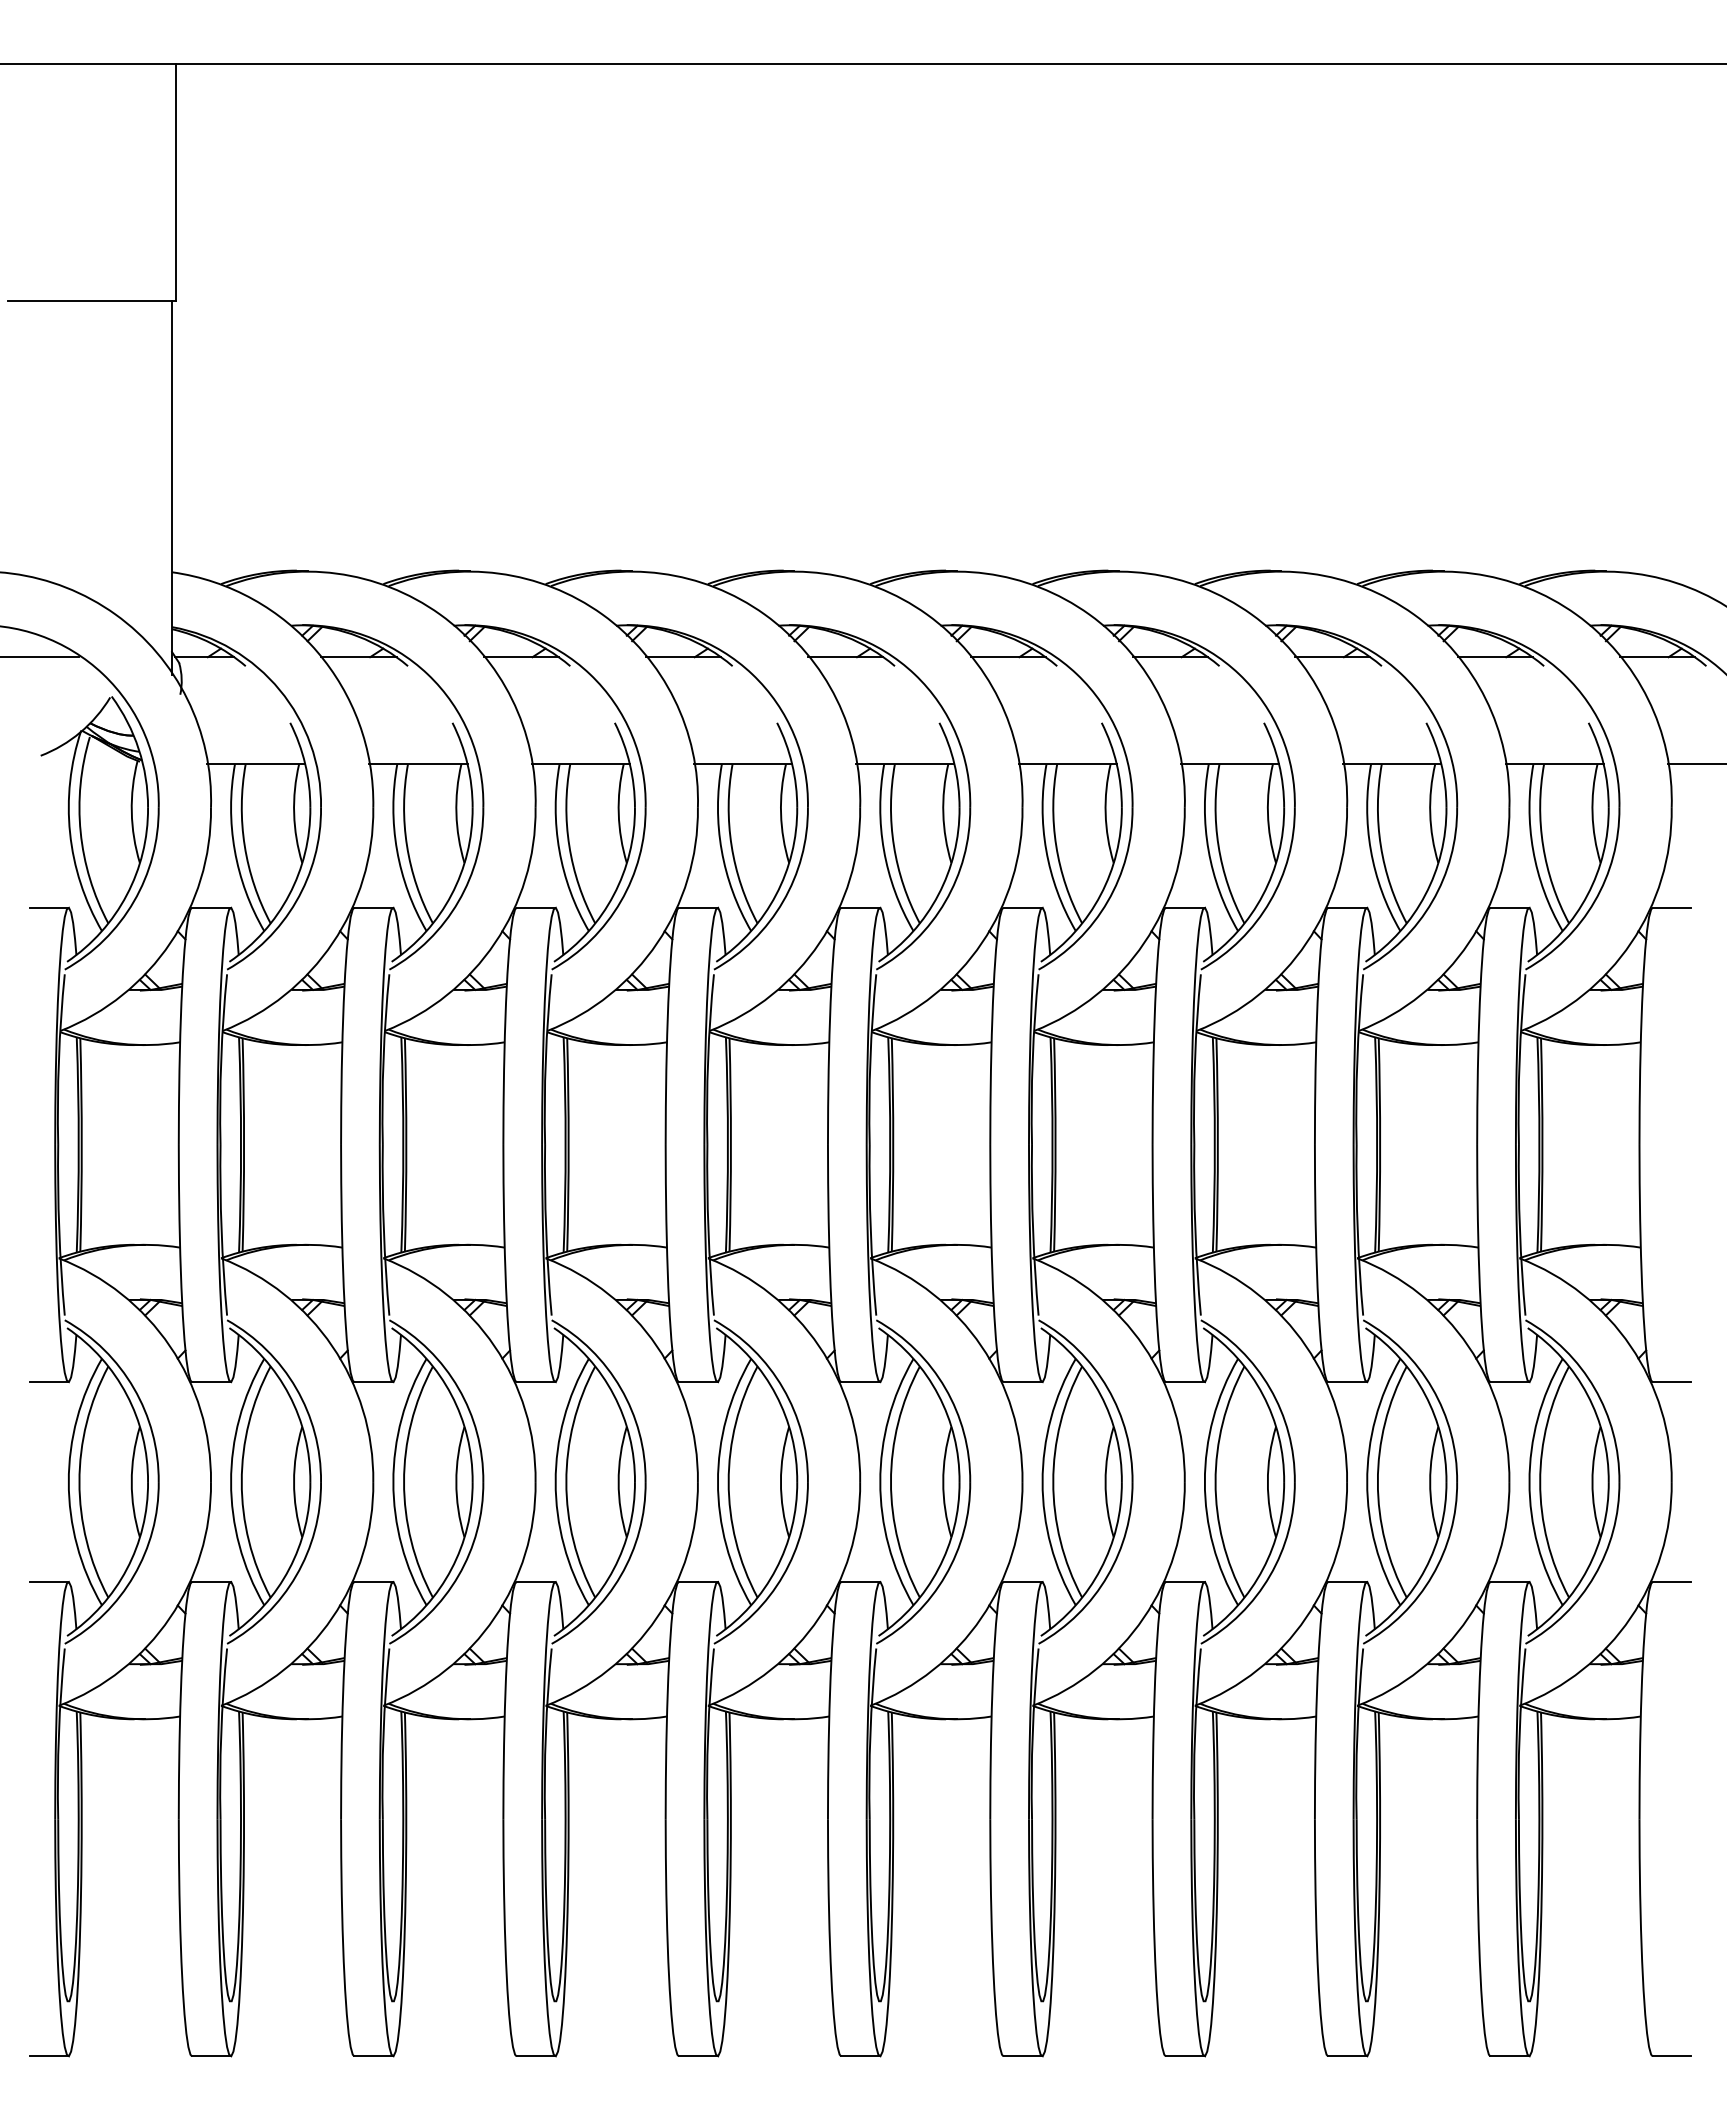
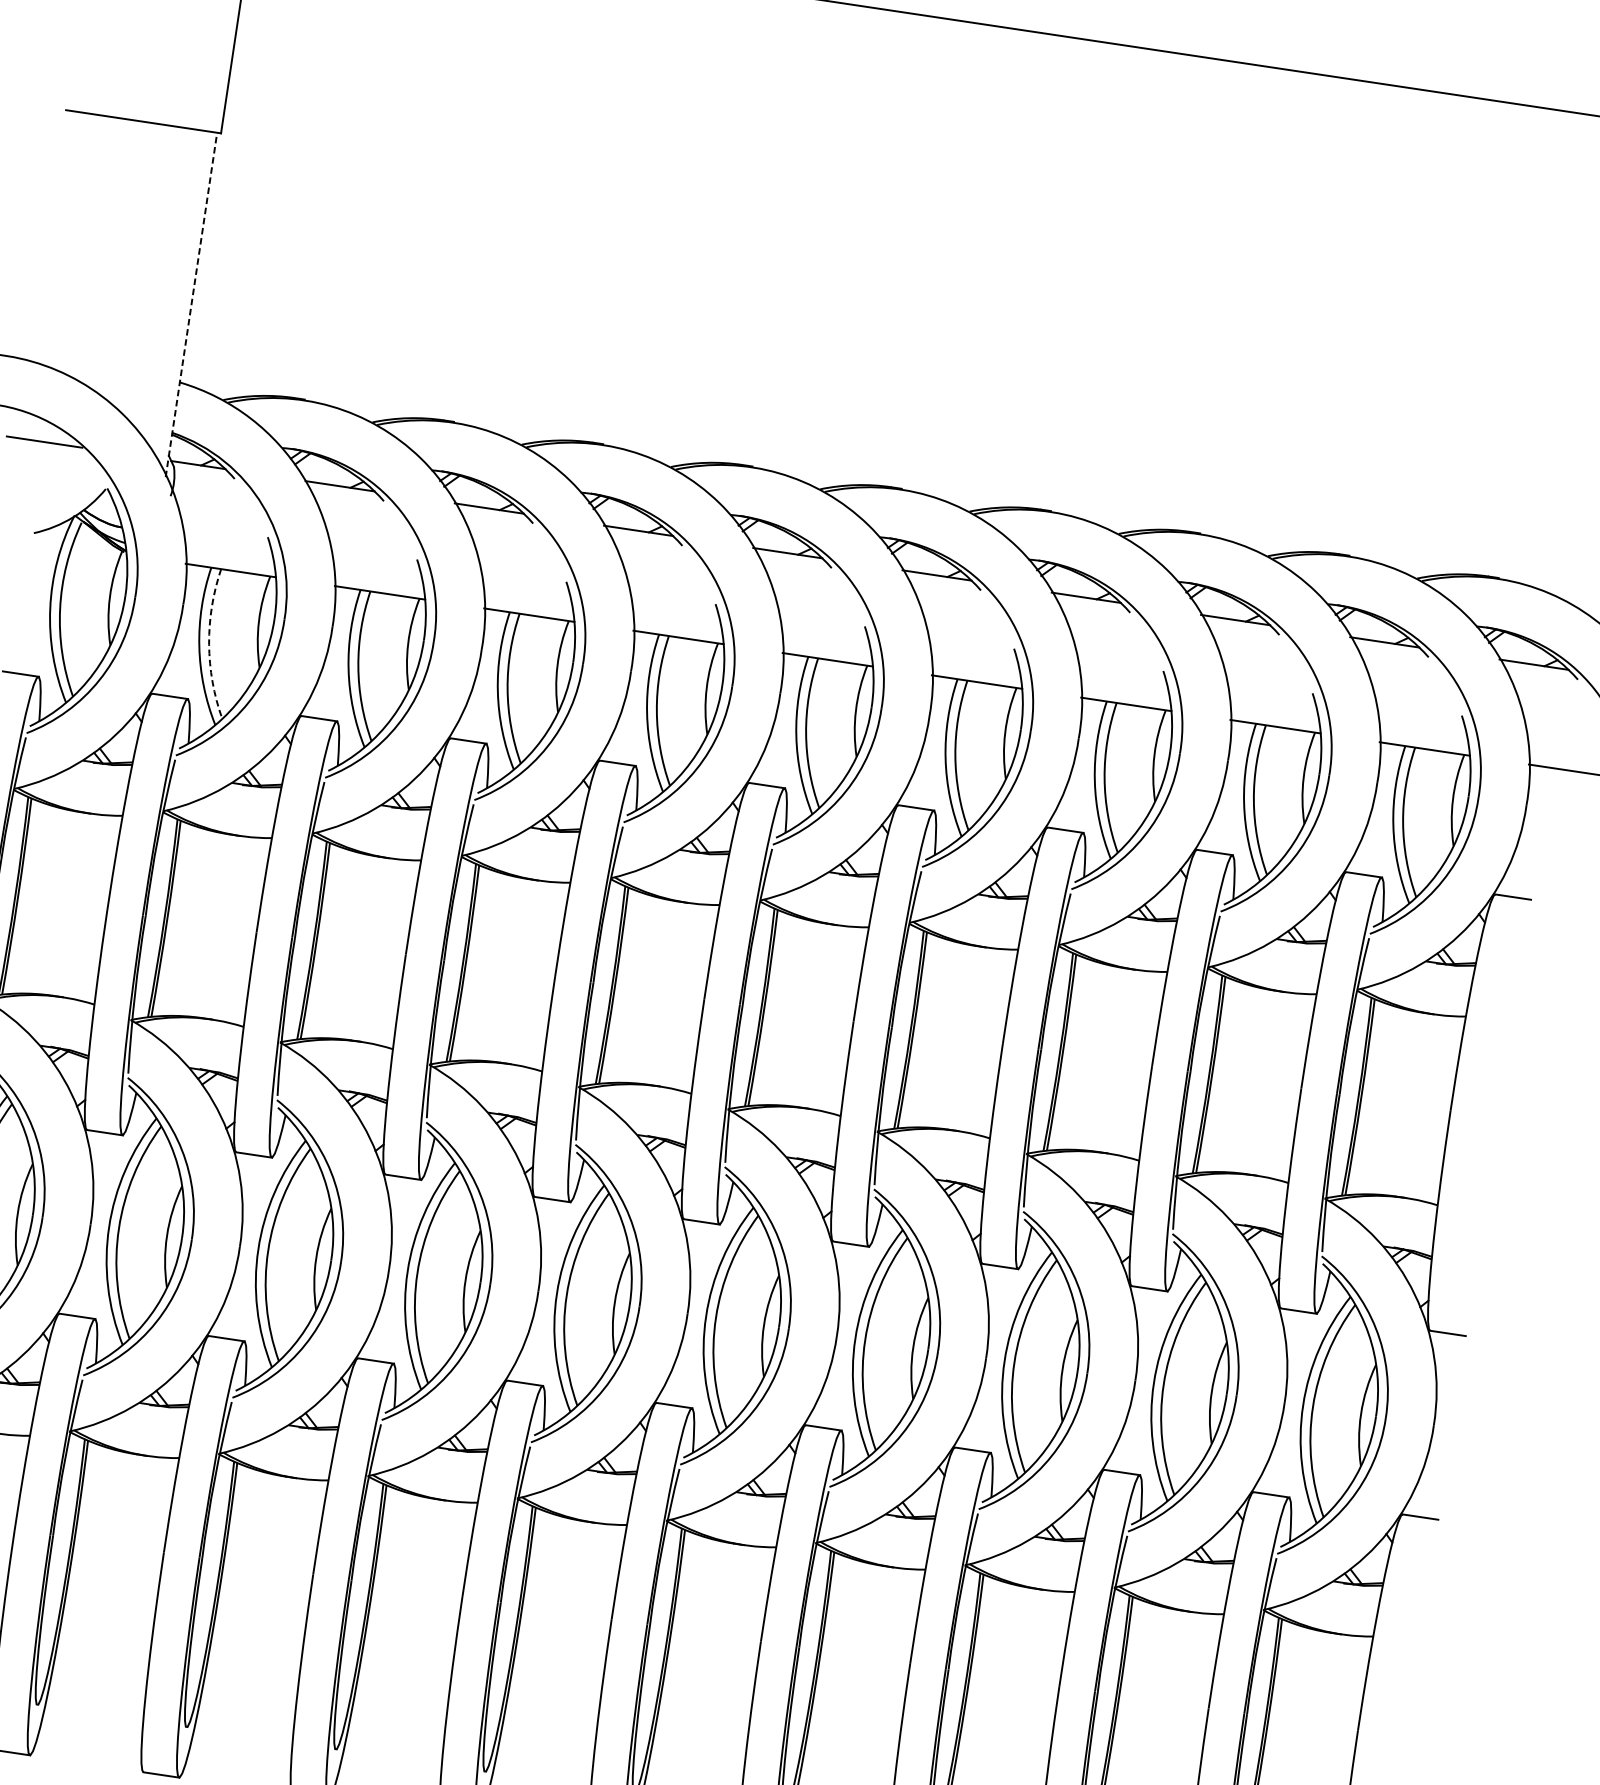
line: (172, 487) -> (191, 304), solid -> dashed
arc: (244, 846) -> (208, 644), solid -> dashed

